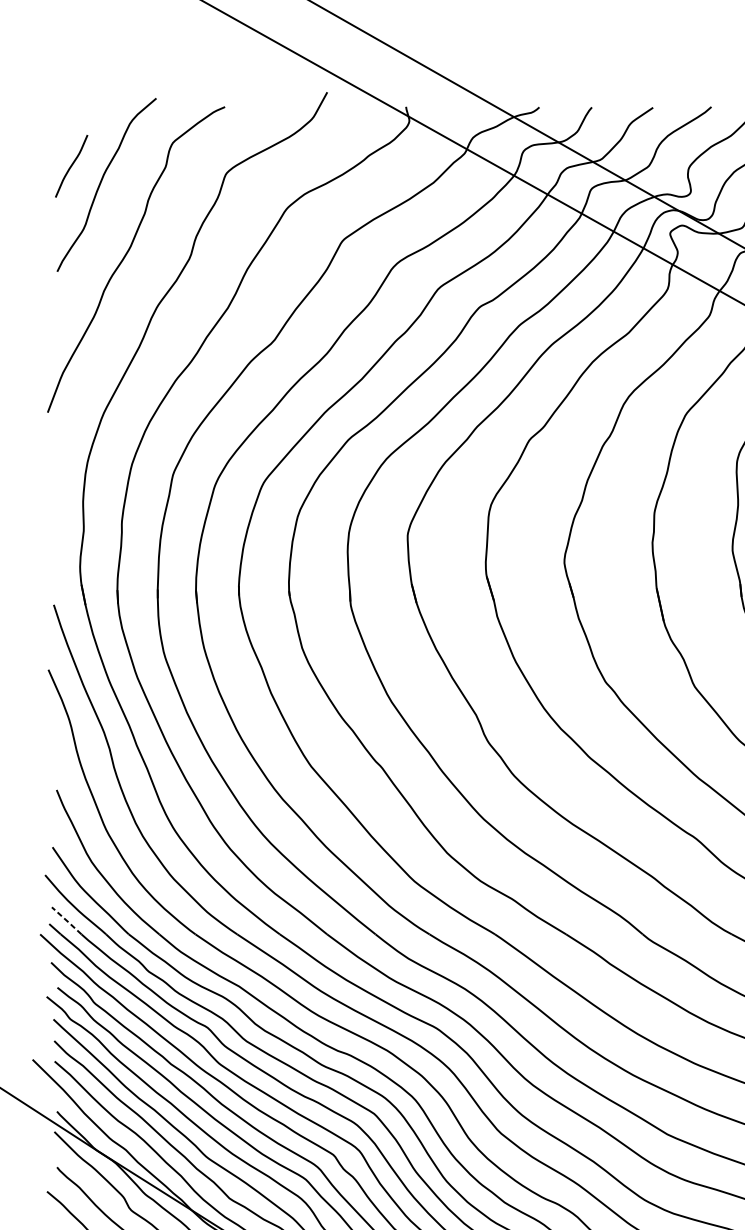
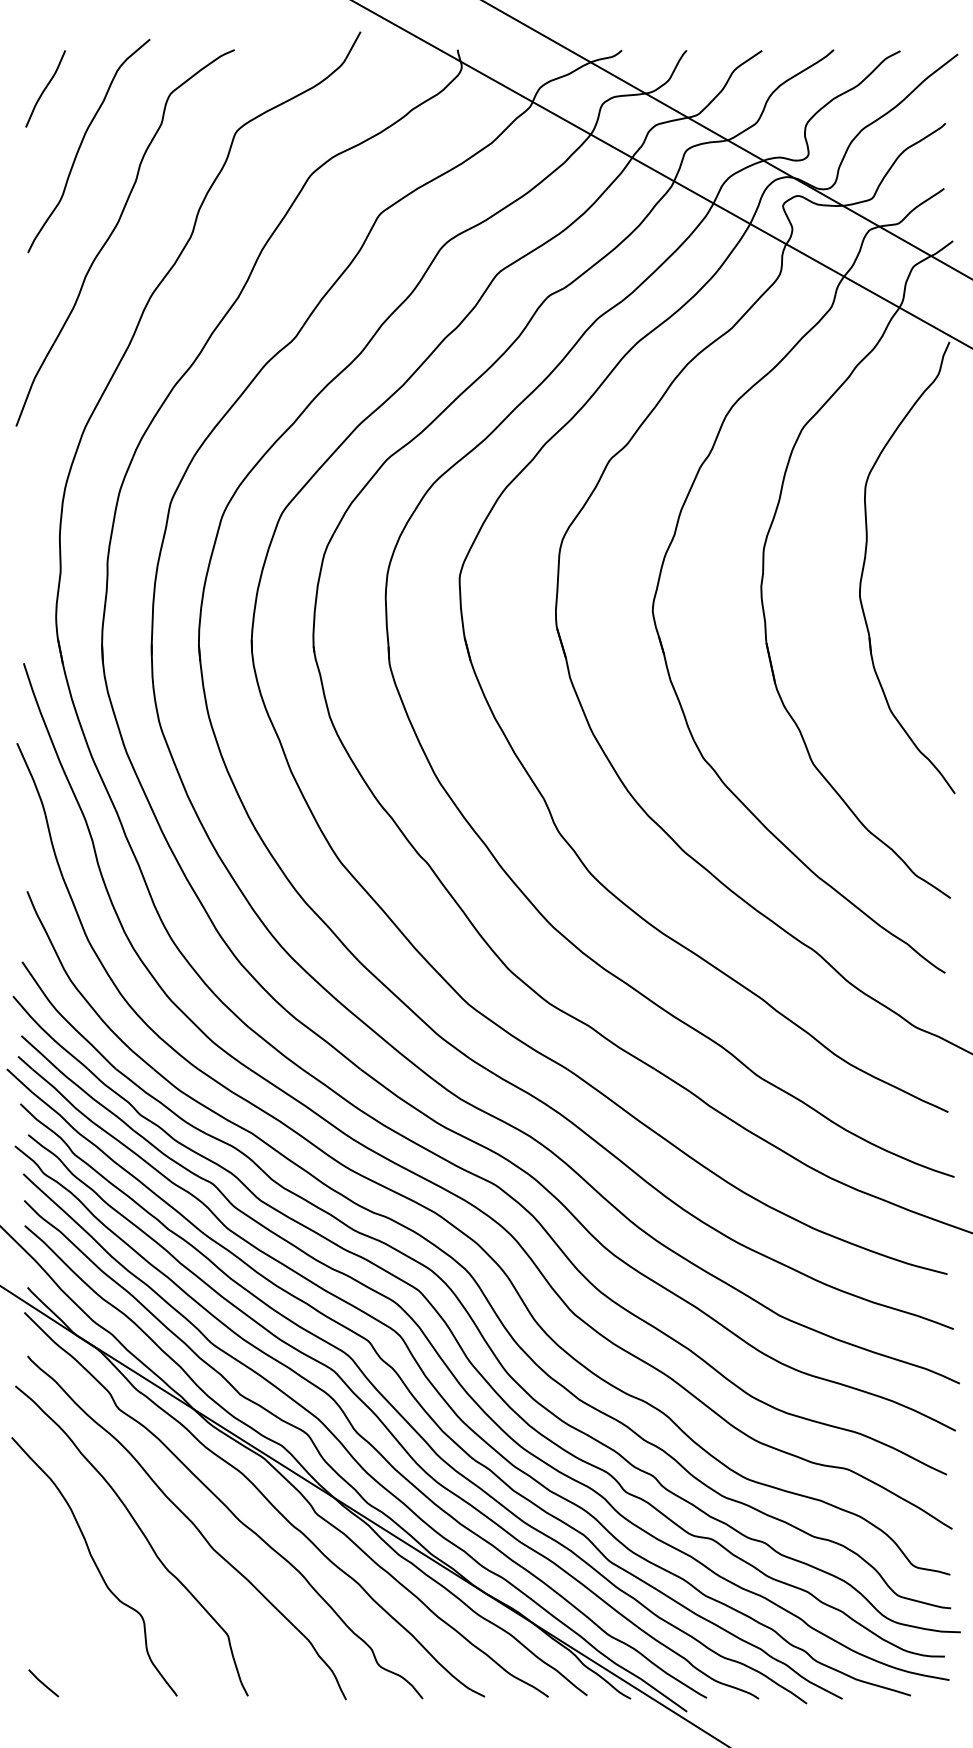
curve: (71, 165) -> (45, 88), moved
line: (66, 920) -> (39, 1052), dashed -> solid

